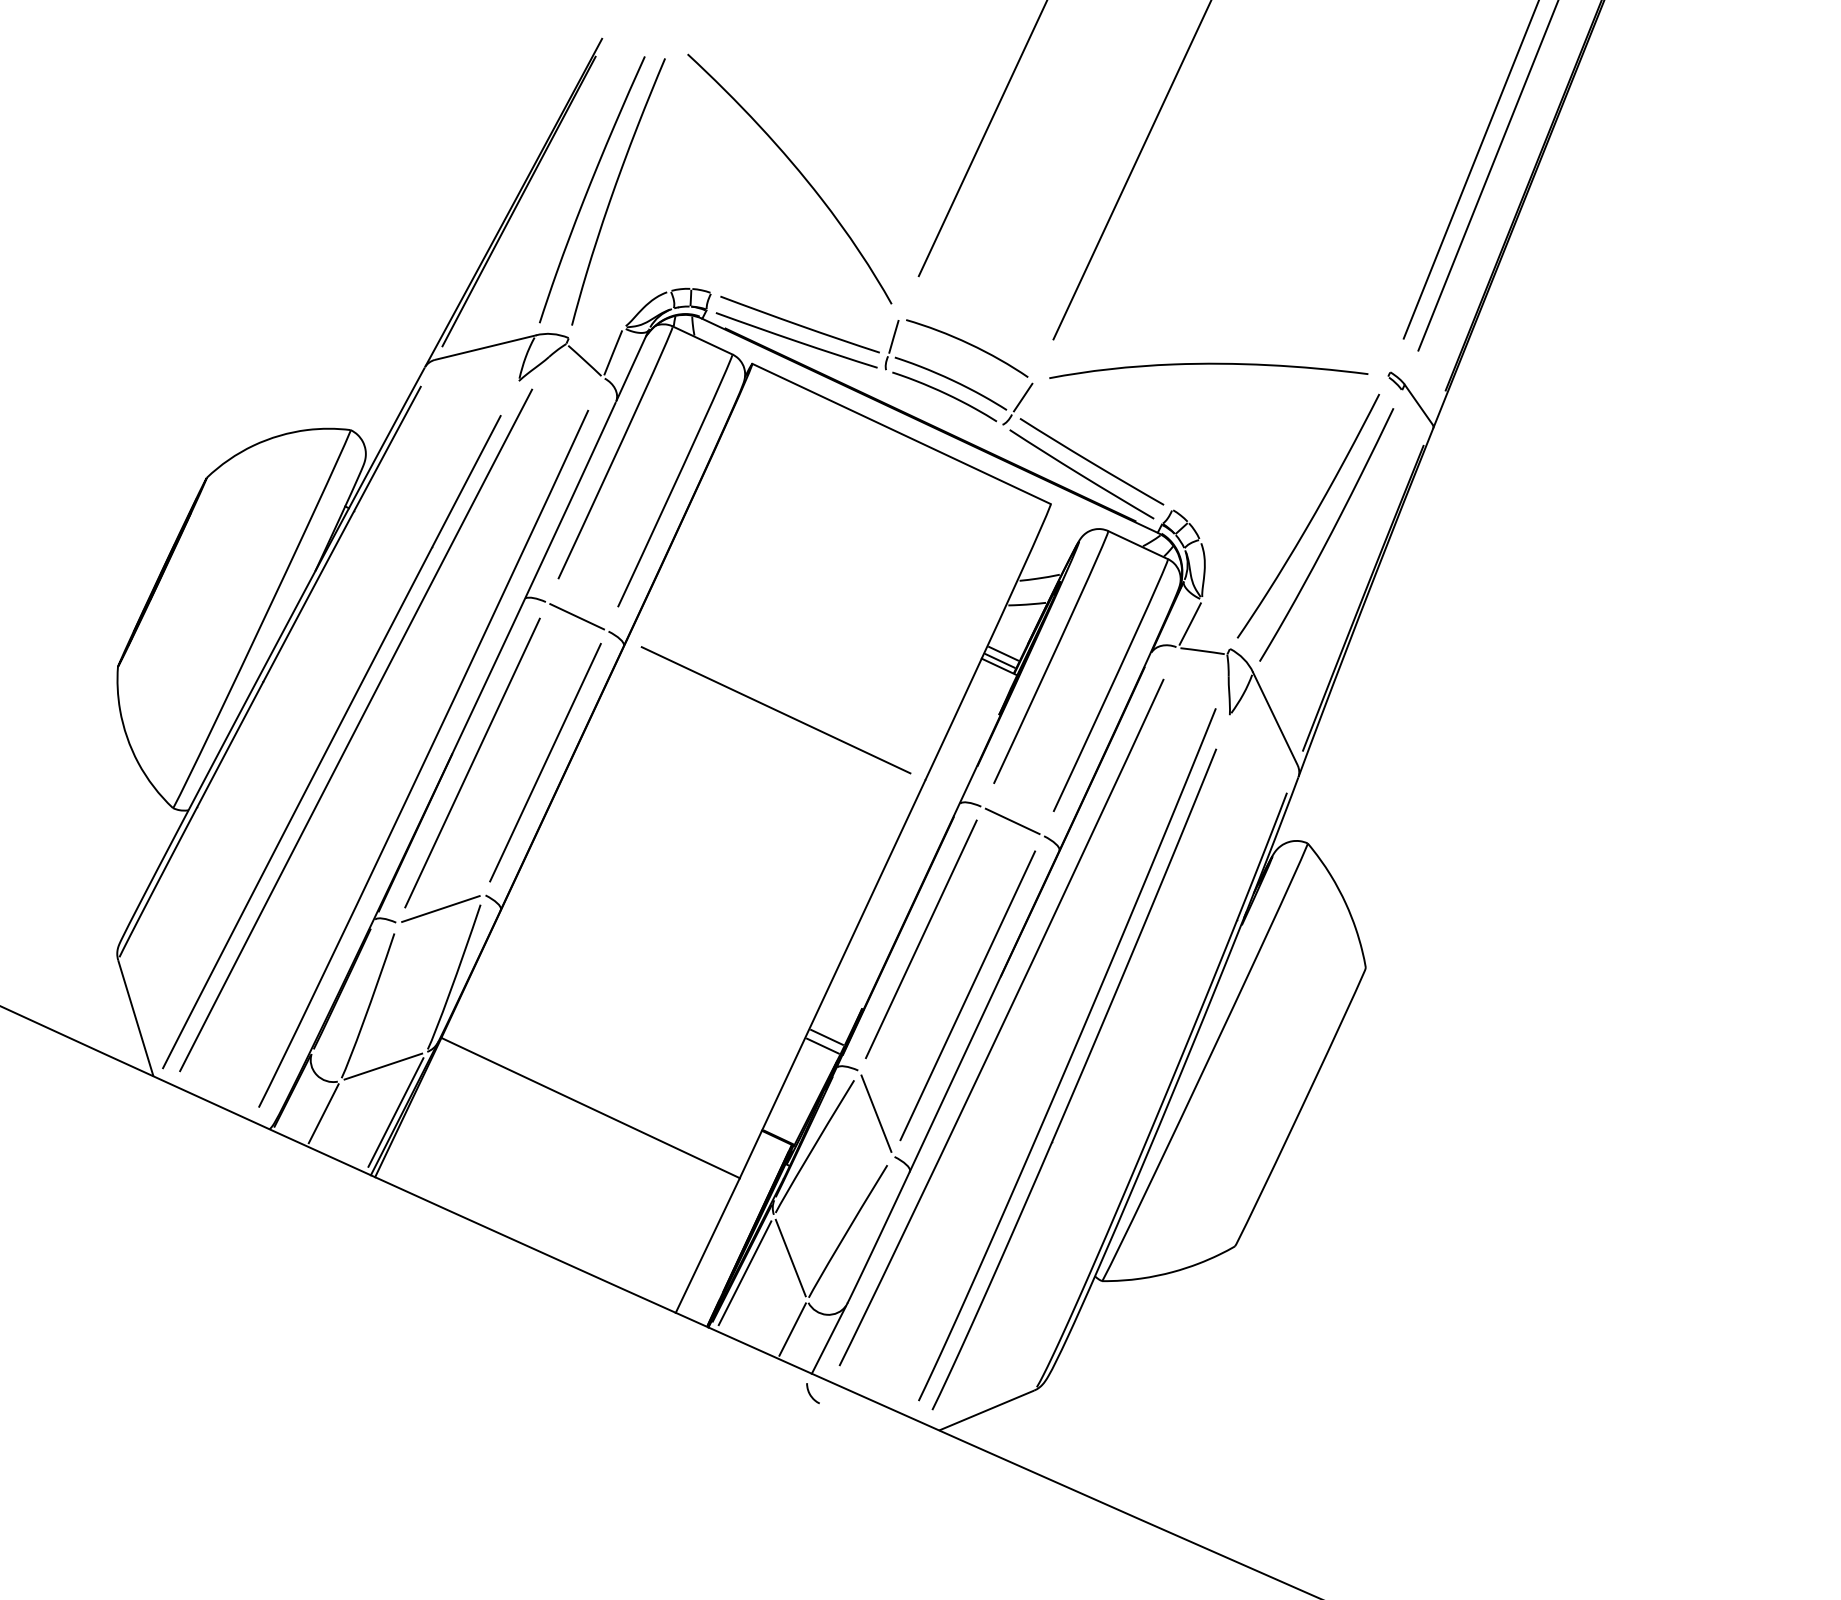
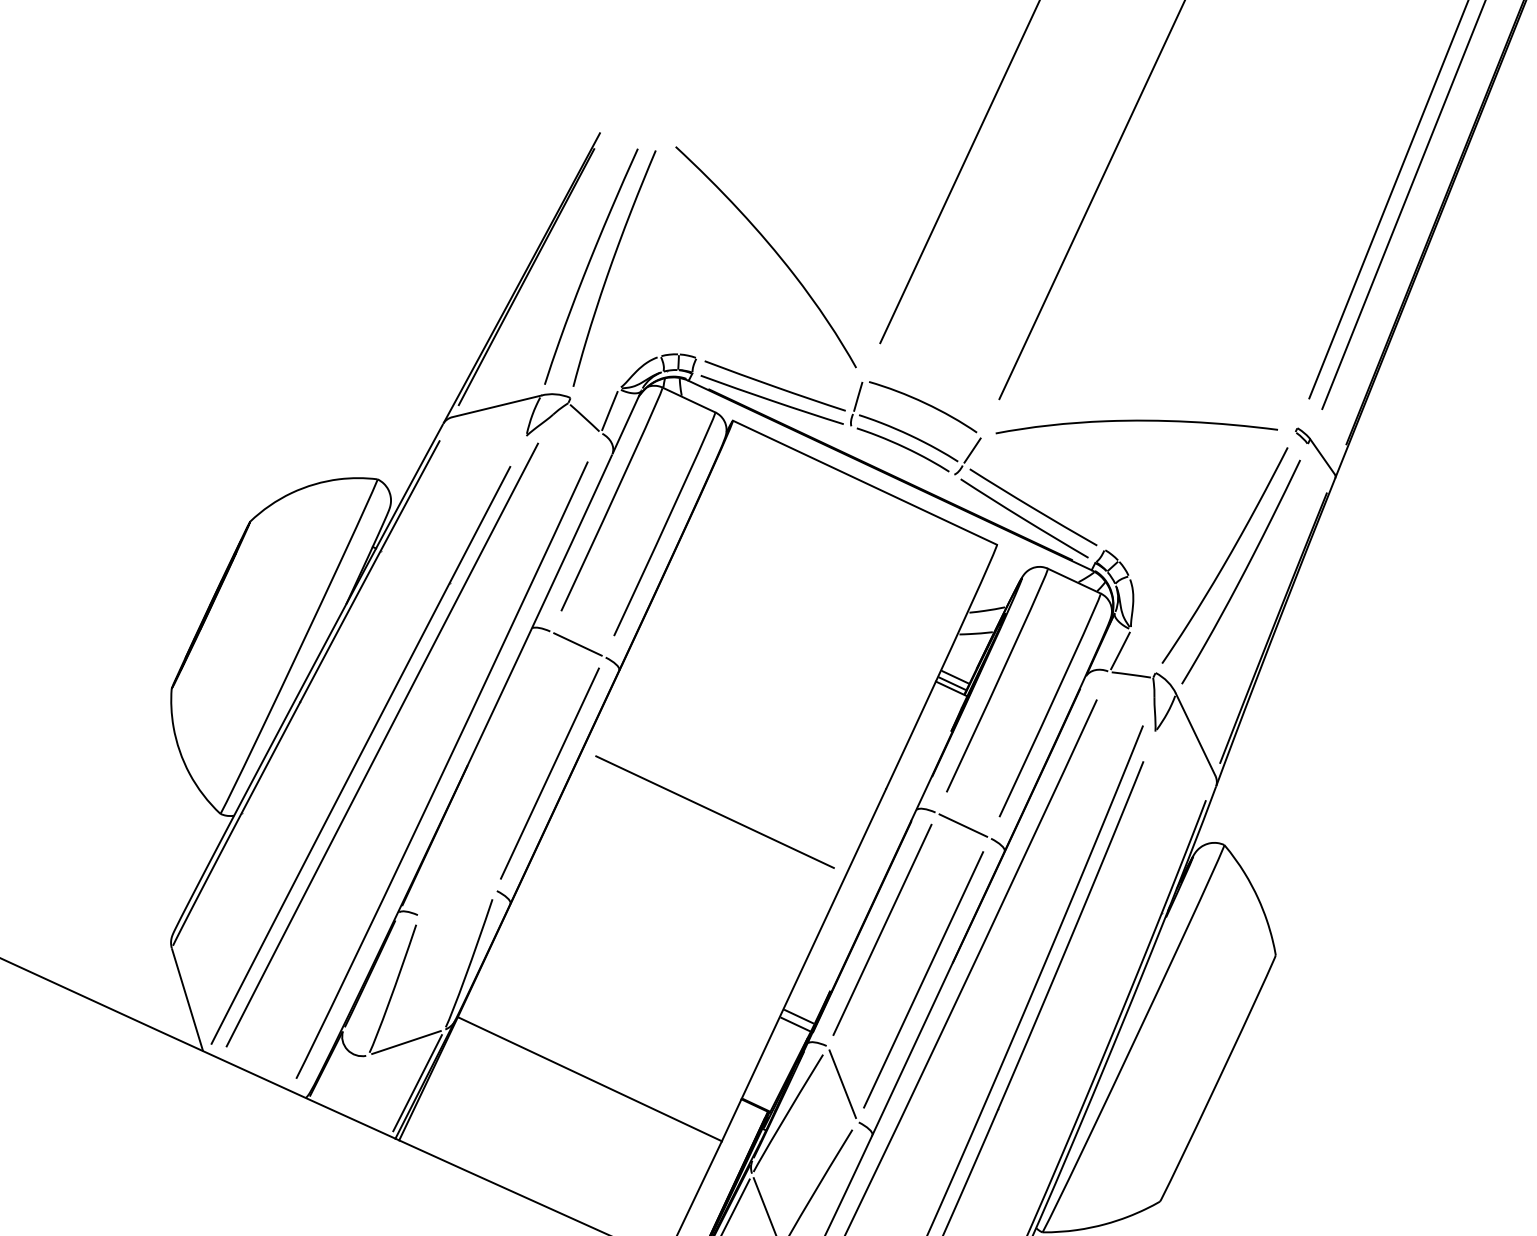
line: (775, 710) -> (714, 812), moved
line: (472, 762) -> (485, 773), removed
line: (440, 908) -> (457, 902), removed
line: (323, 1113) -> (353, 1084), removed

